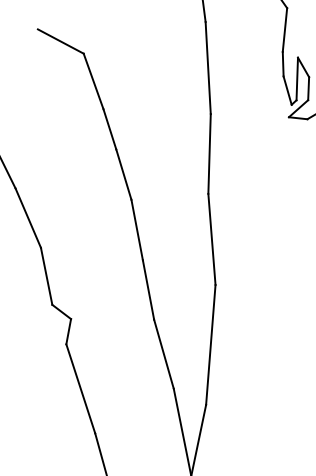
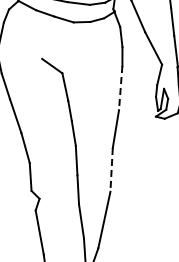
line: (207, 68) -> (120, 88), solid -> dashed
line: (211, 238) -> (111, 169), solid -> dashed

